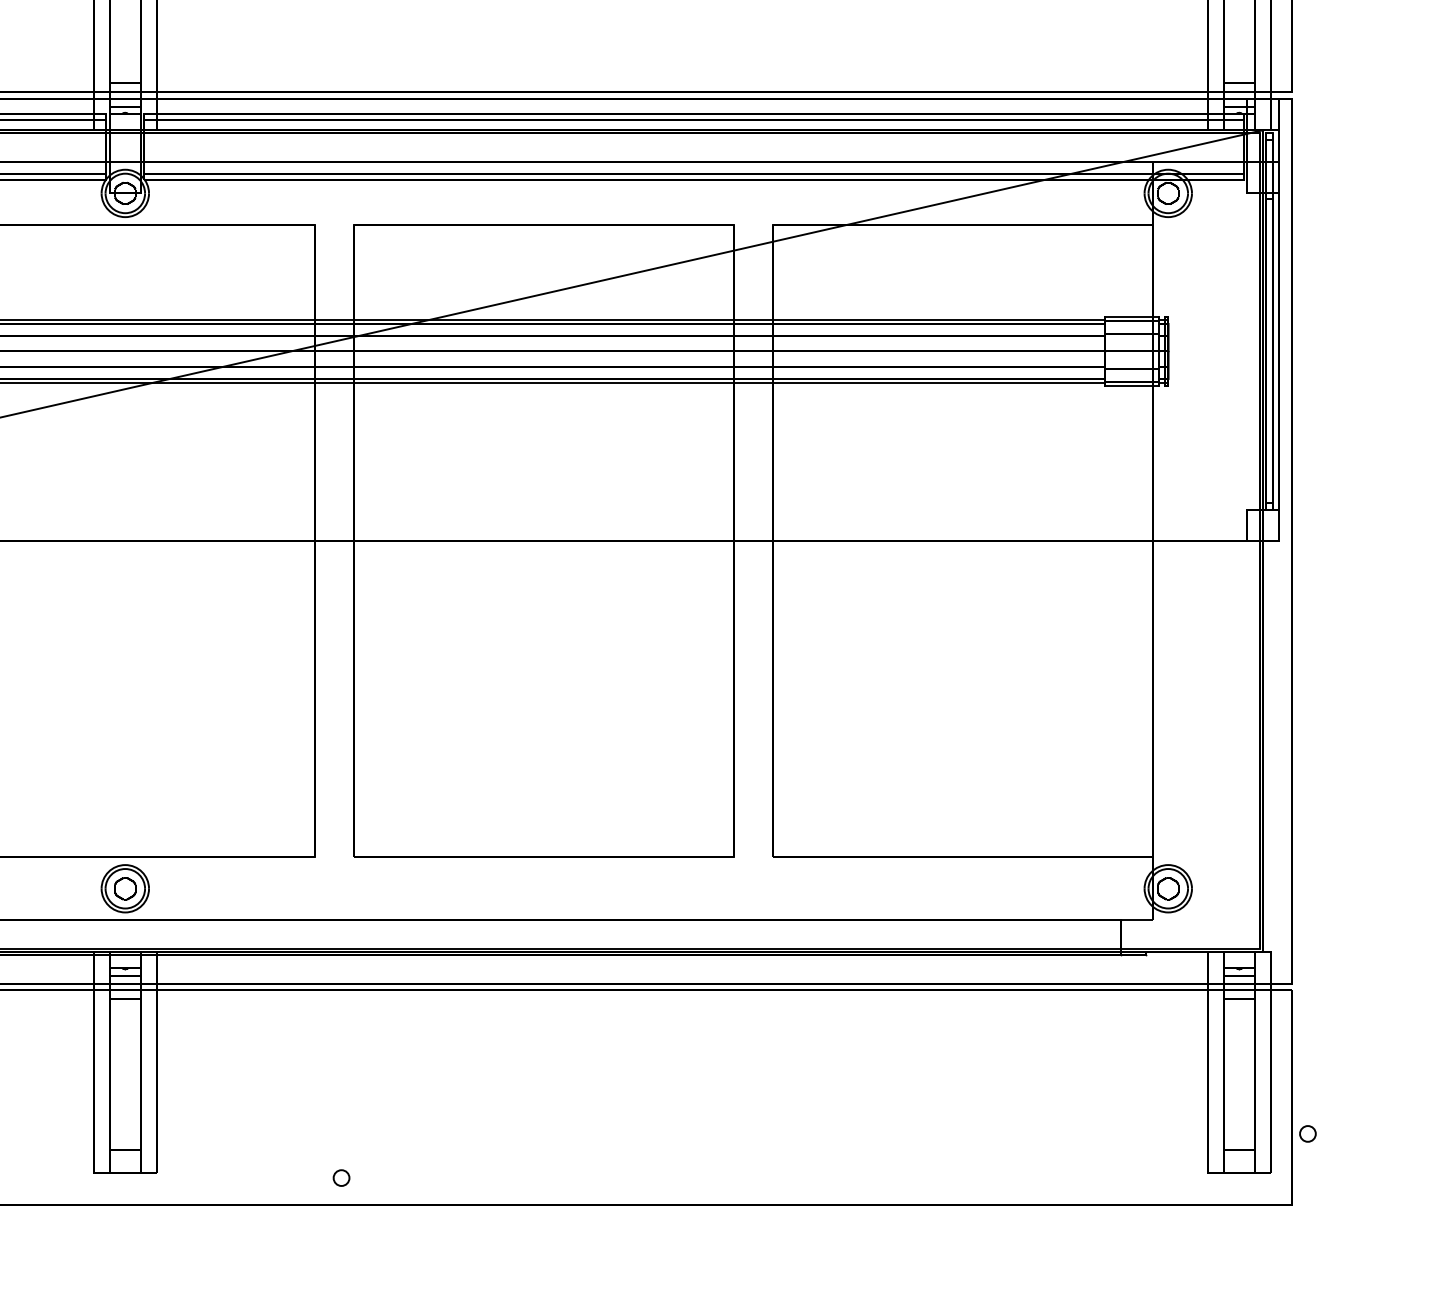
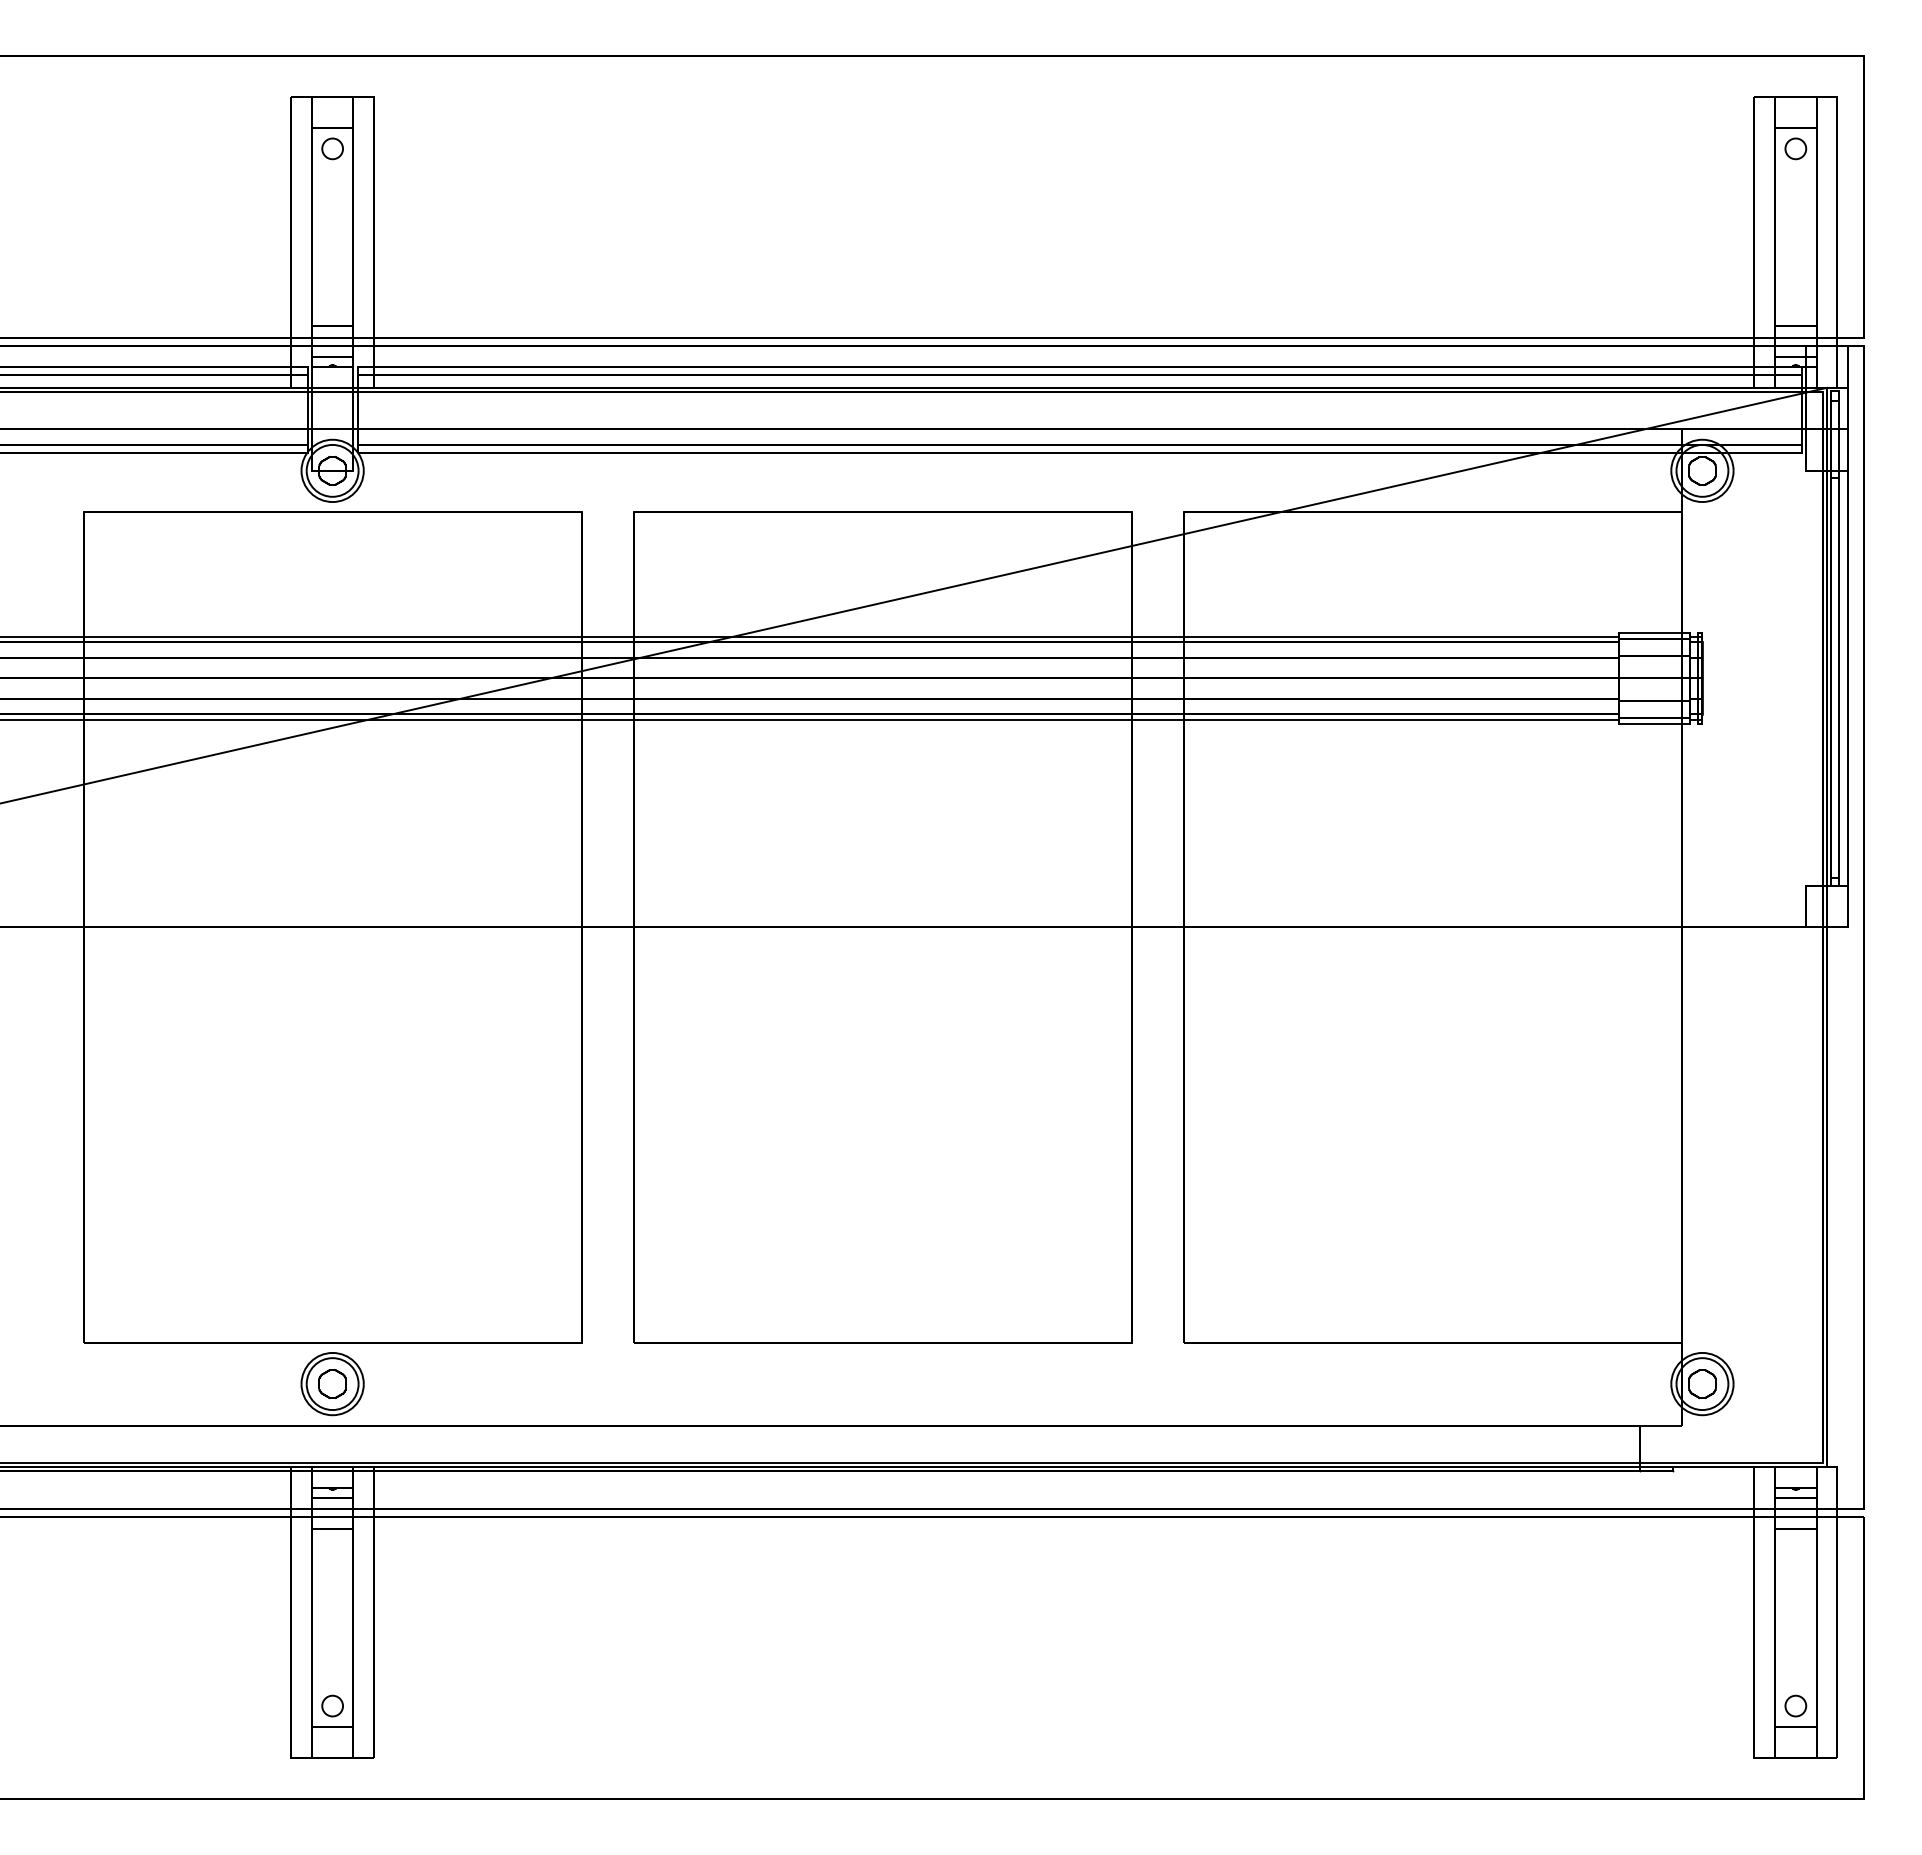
circle: (1307, 1133) -> (1795, 1705), moved
circle: (341, 1177) -> (332, 1705), moved

